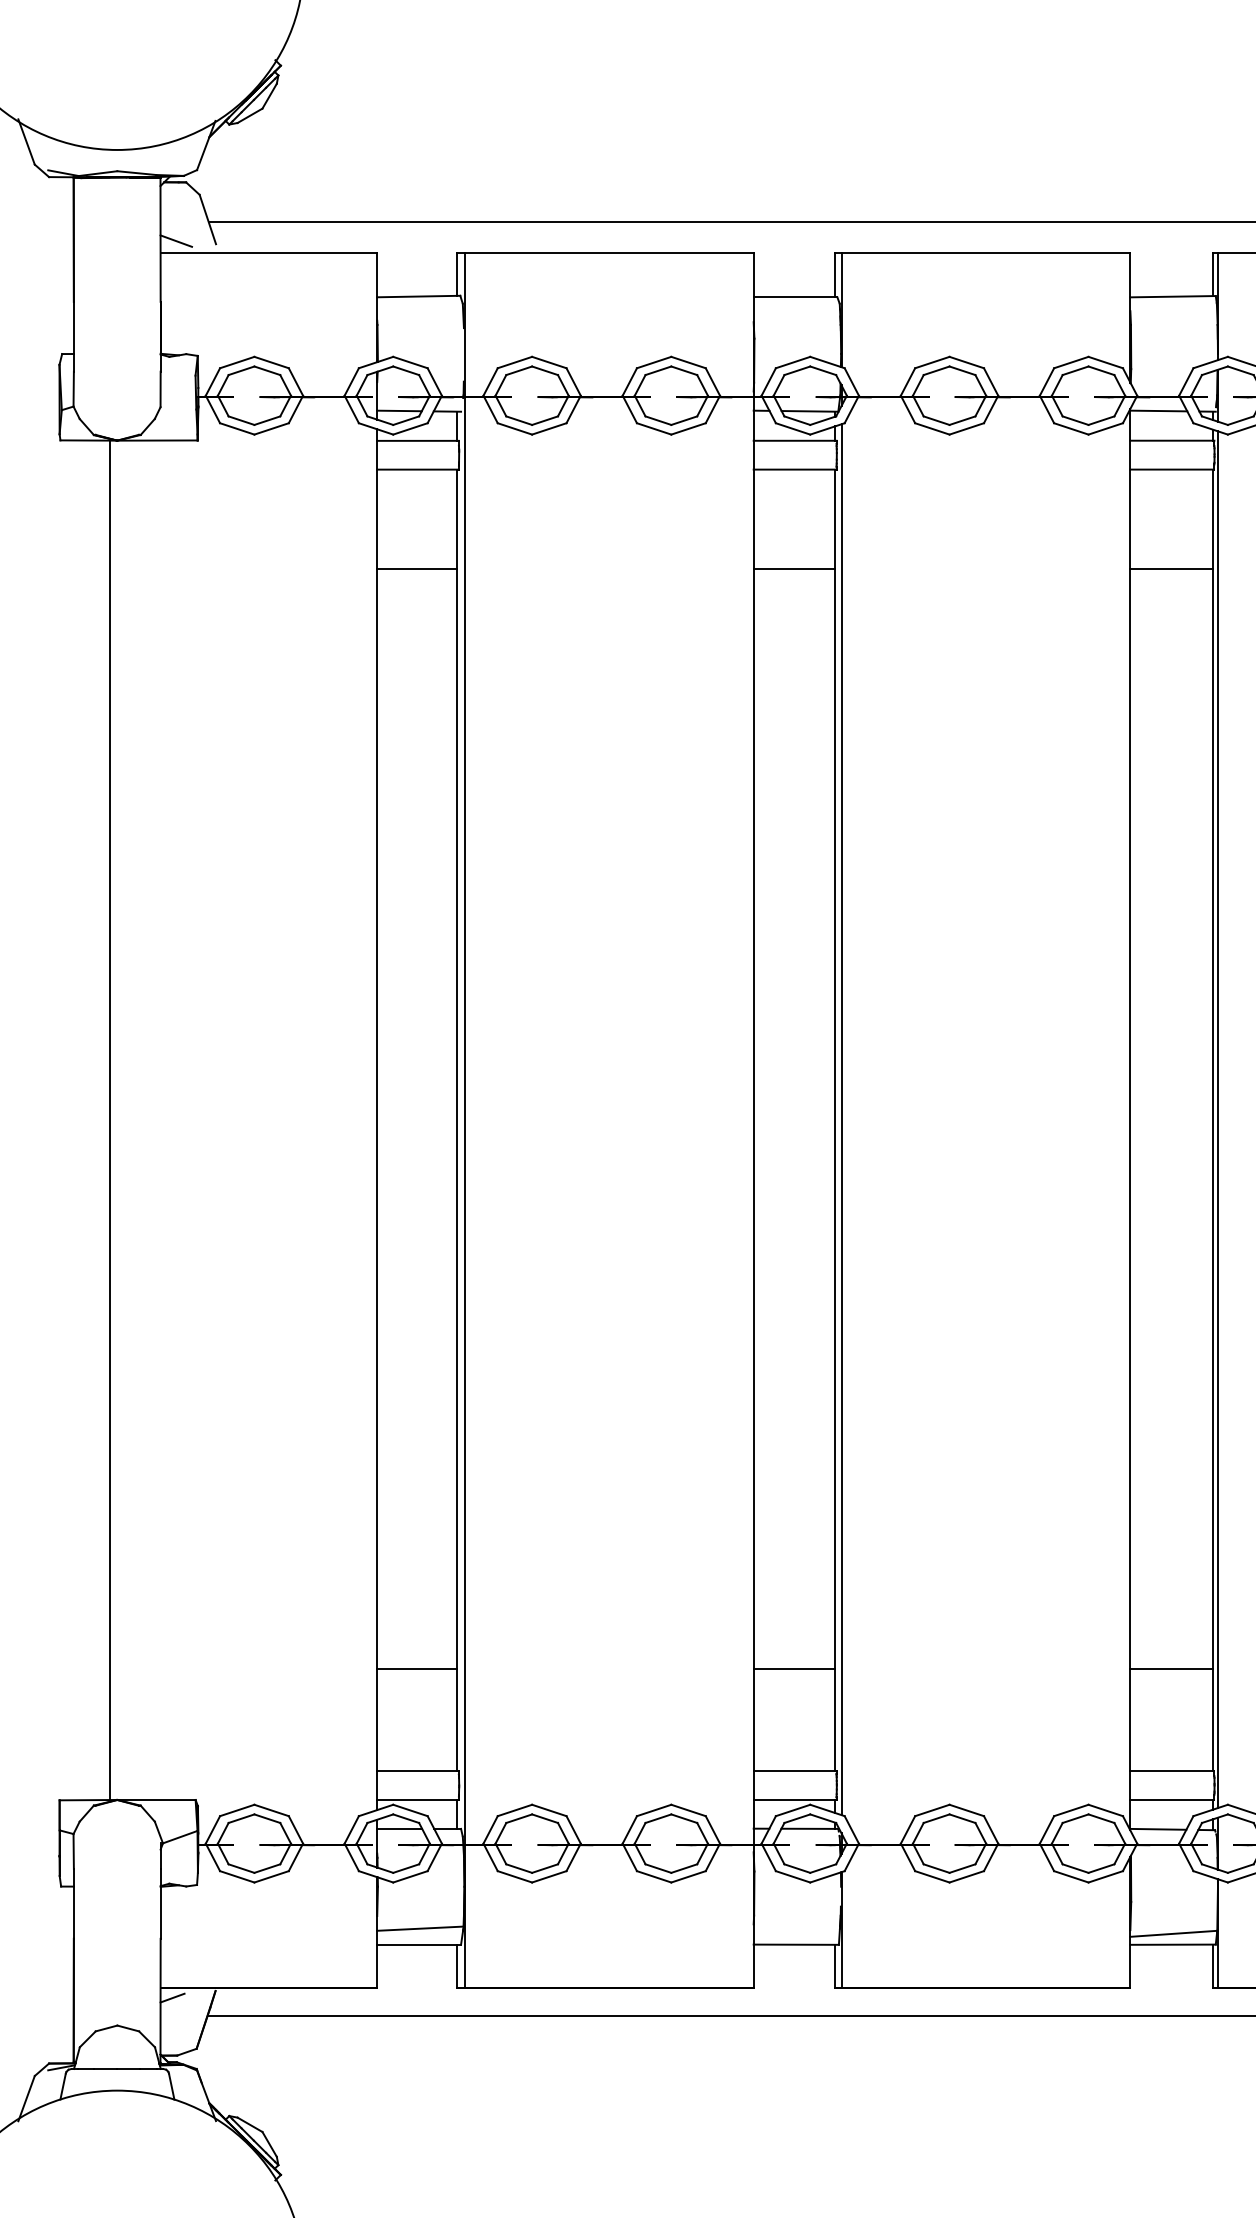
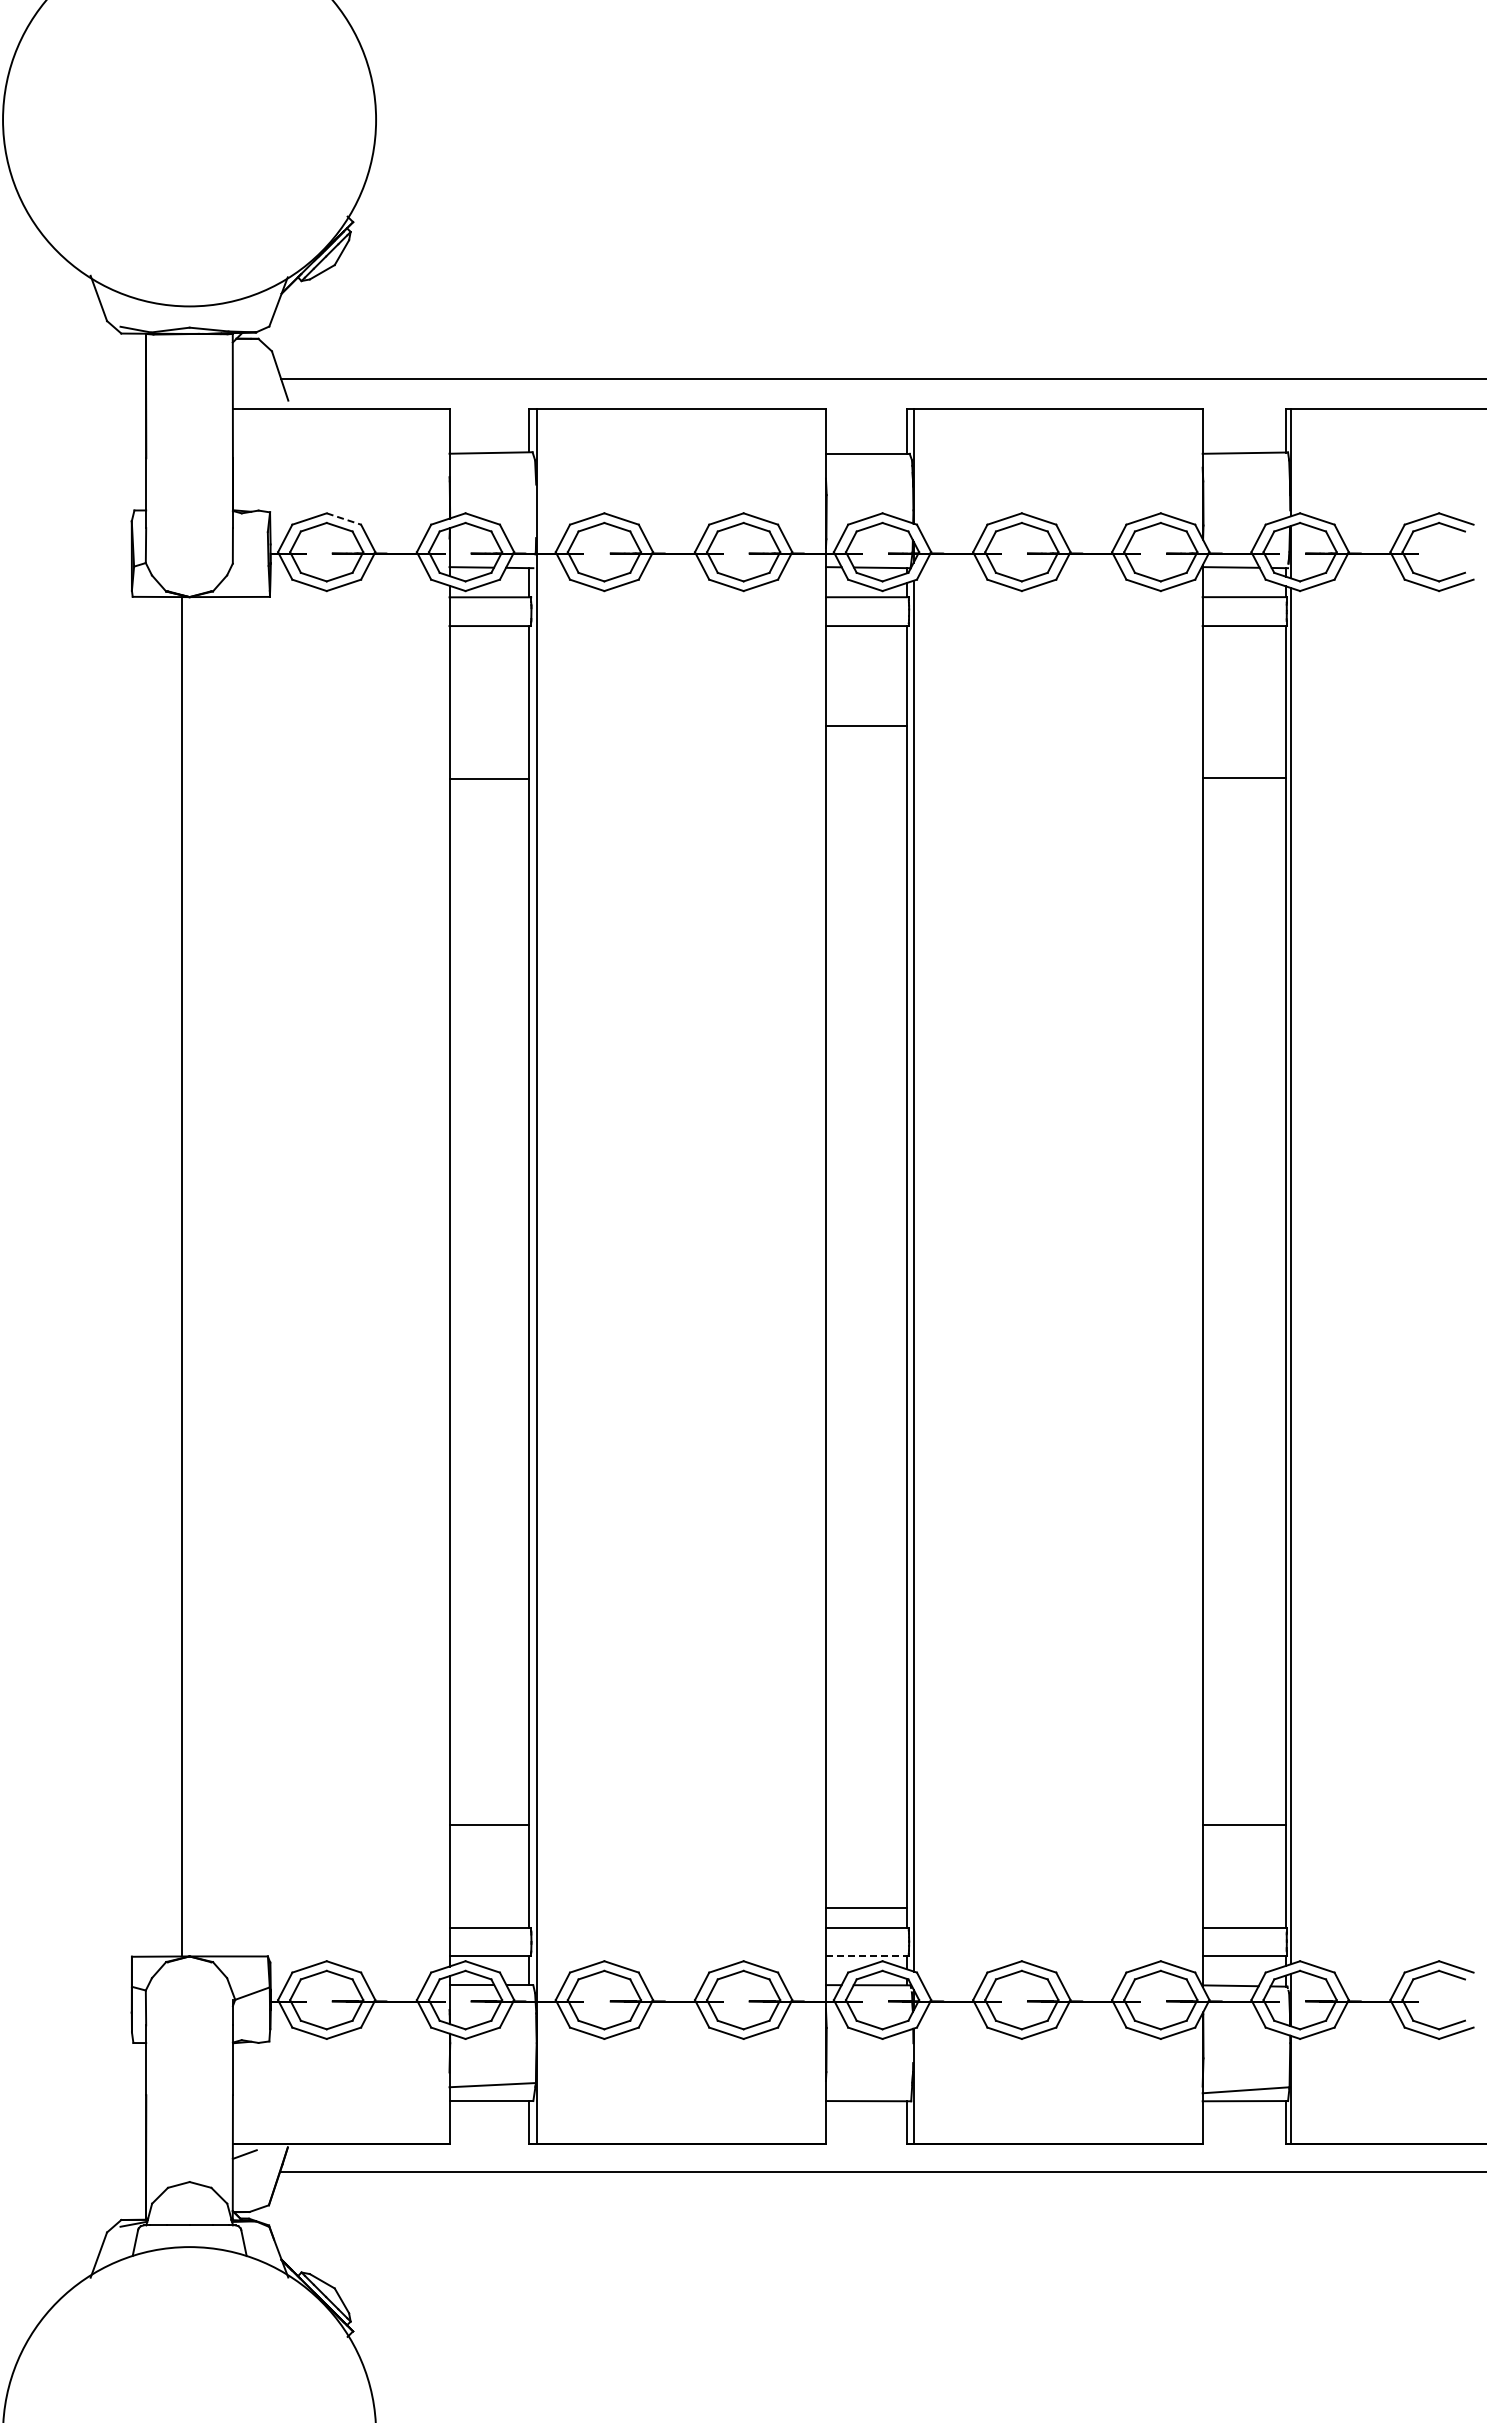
line: (176, 241) -> (248, 397), removed
line: (272, 363) -> (344, 519), solid -> dashed
line: (417, 569) -> (489, 778), moved
line: (1171, 569) -> (1243, 777), moved
line: (794, 1668) -> (866, 1907), moved
line: (795, 1800) -> (867, 1956), solid -> dashed

